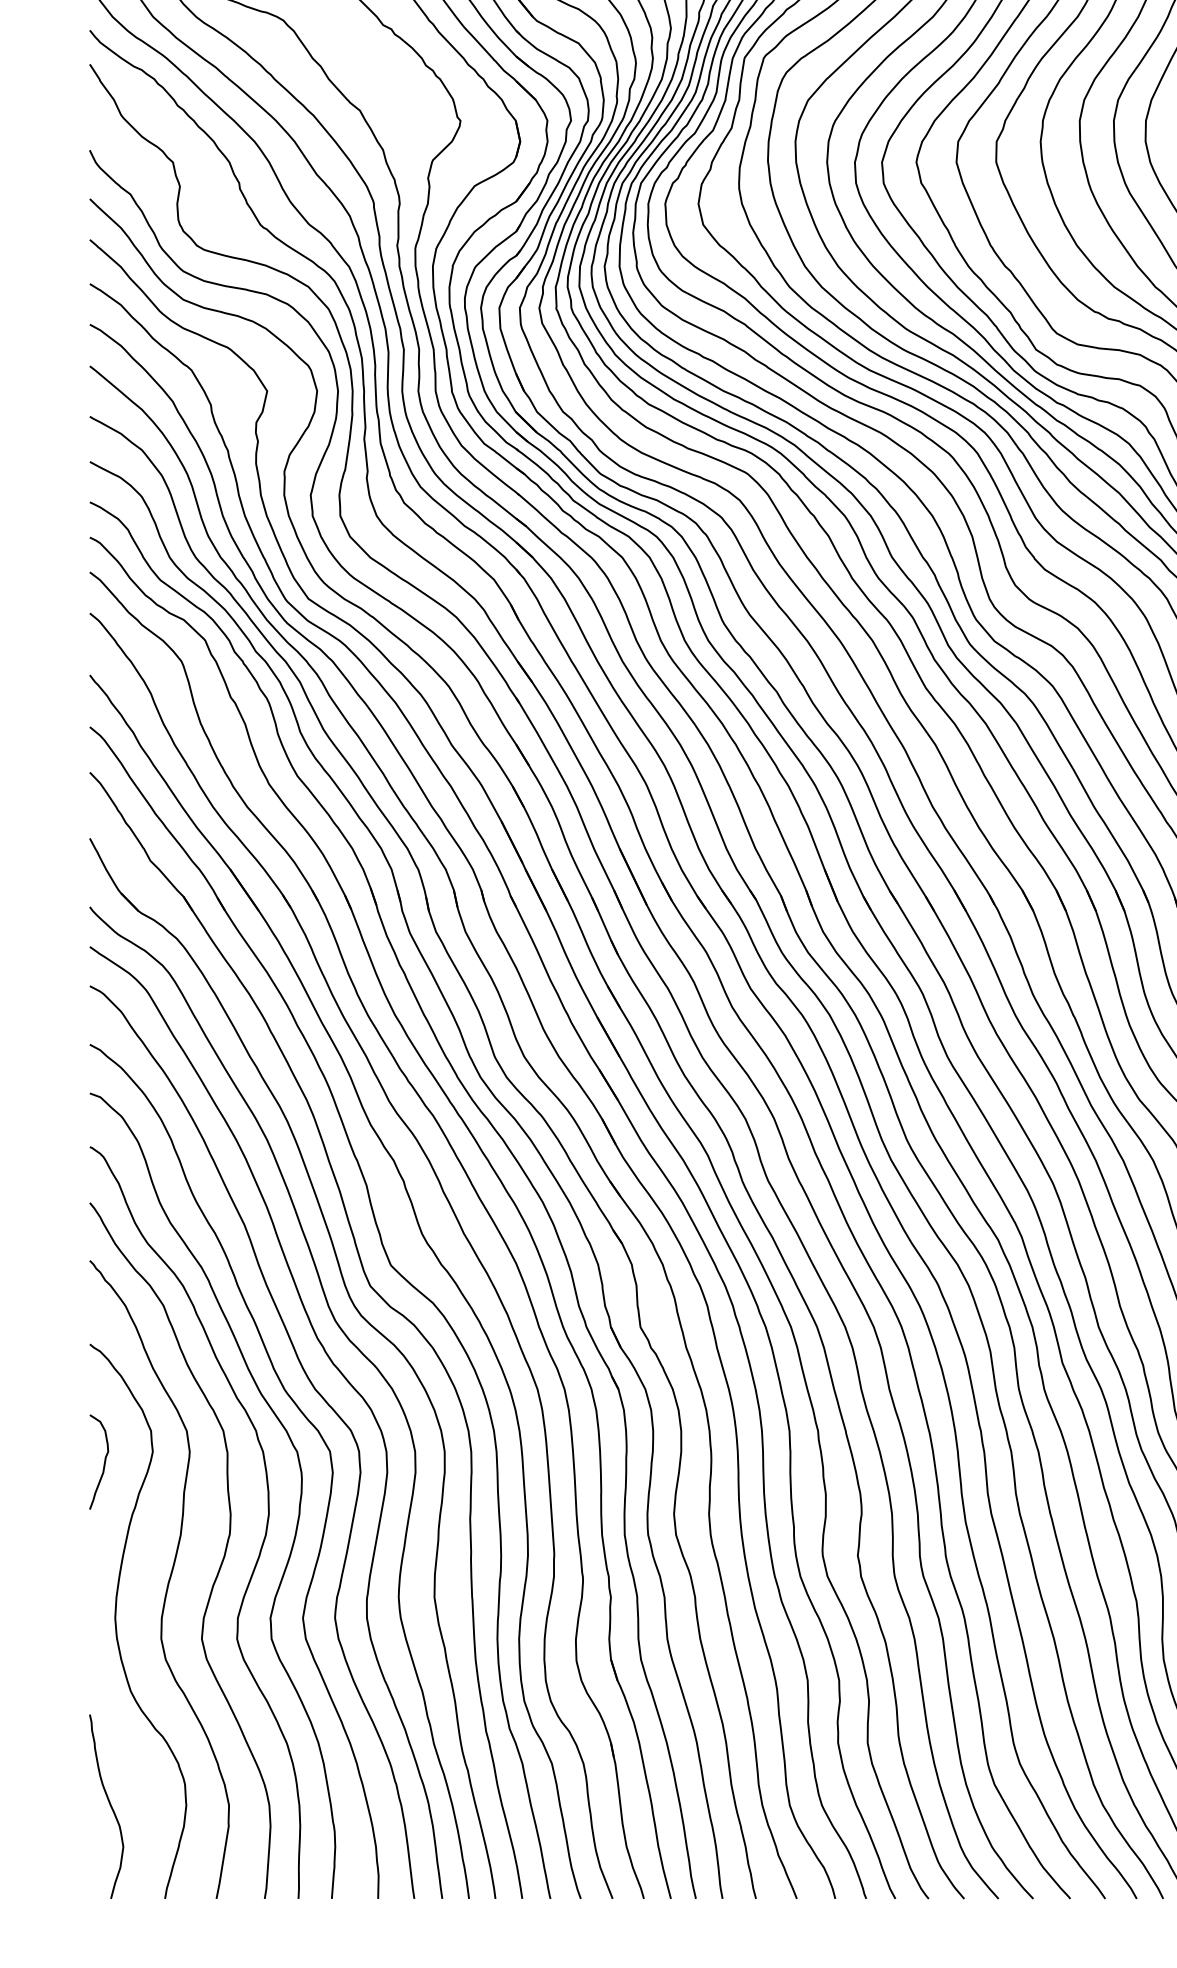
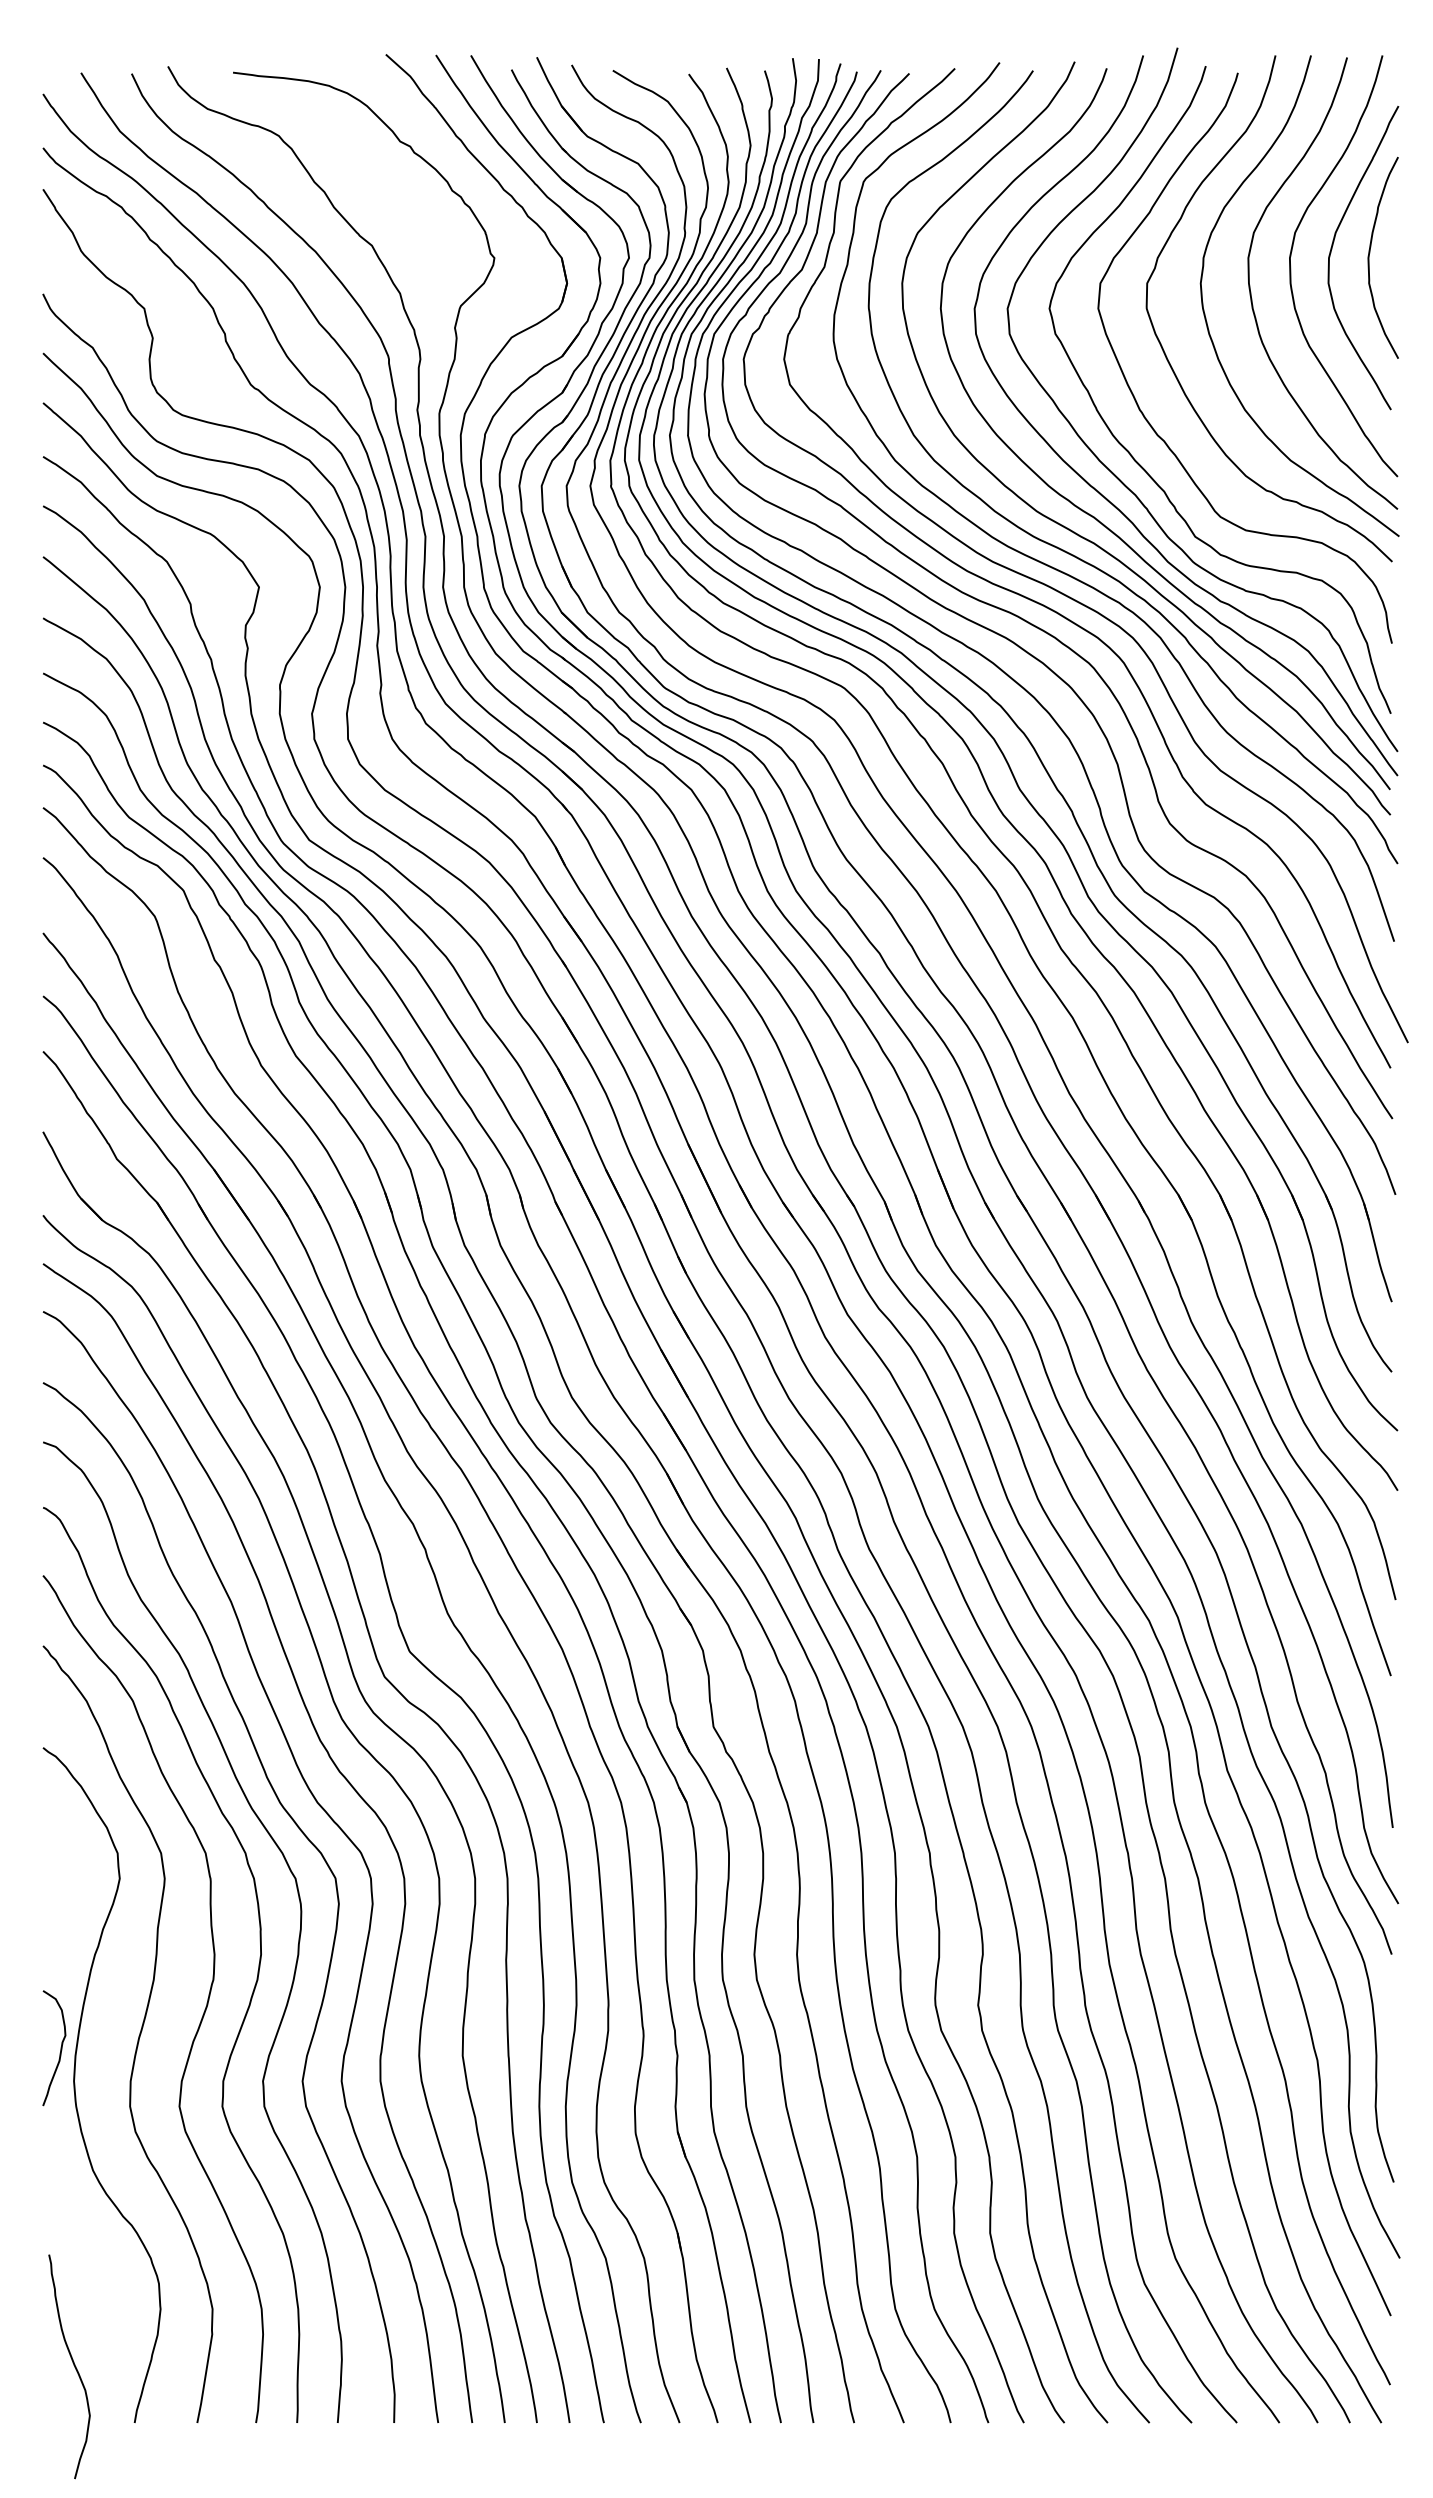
curve: (104, 1462) -> (60, 2048), moved
curve: (109, 1805) -> (73, 2365), moved

